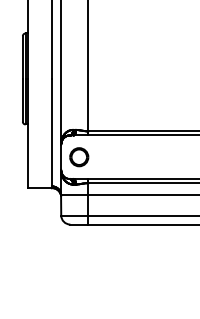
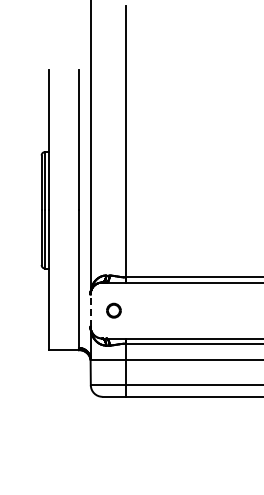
line: (60, 157) -> (90, 310), solid -> dashed
part: (78, 157) -> (113, 310), size x0.6

